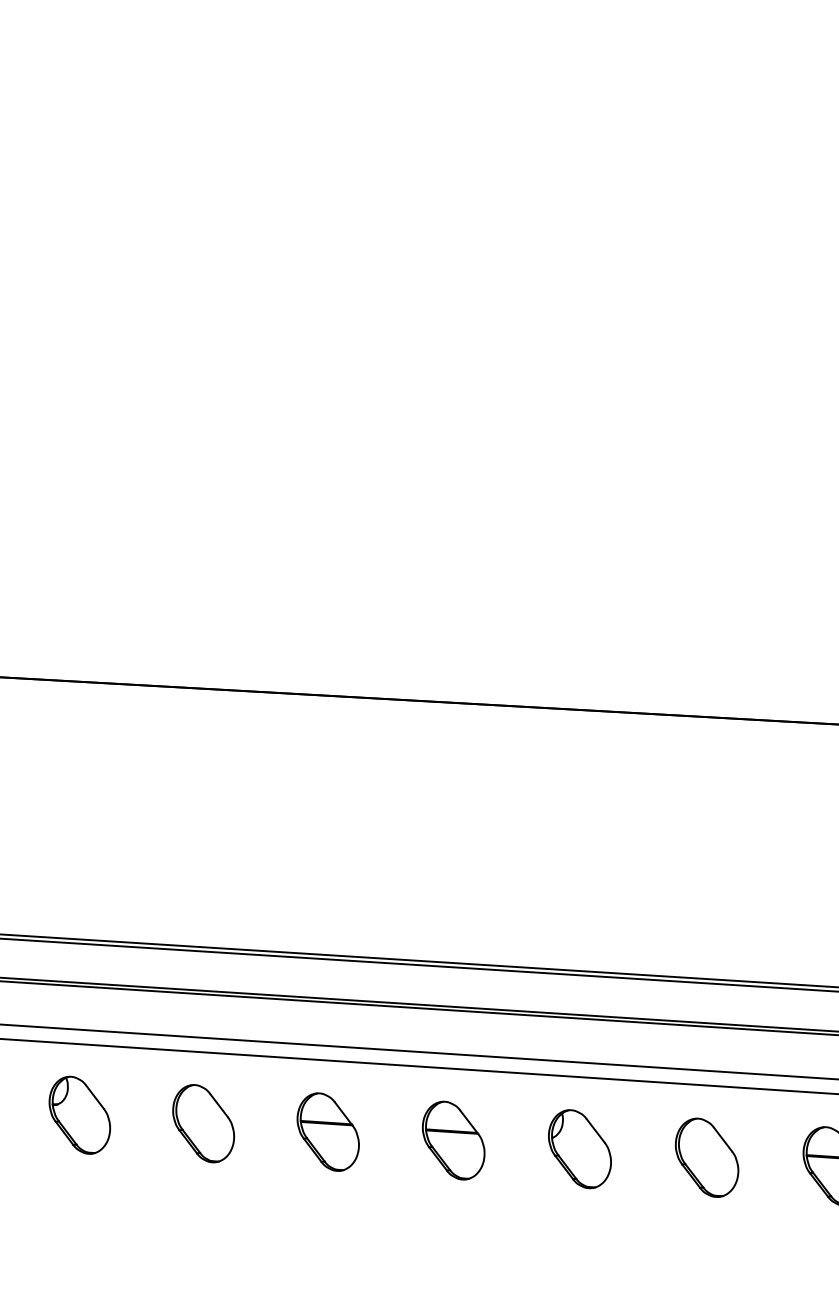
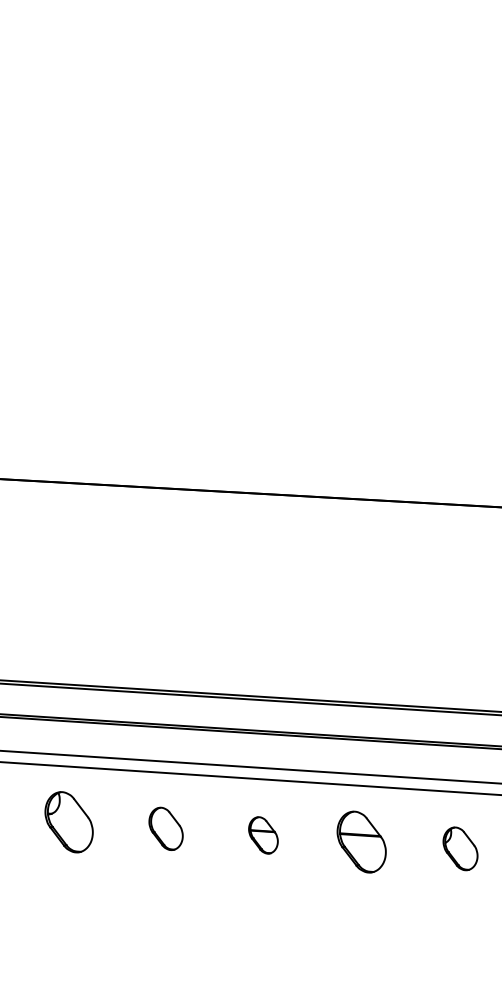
part: (203, 1123) -> (165, 828), size x0.7
part: (327, 1131) -> (262, 834), size x0.6
part: (579, 1149) -> (460, 849), size x0.7

